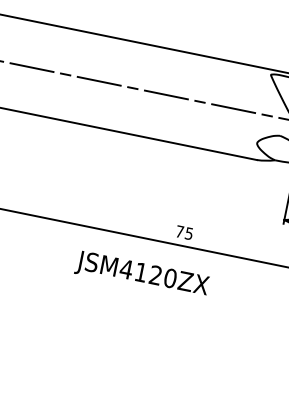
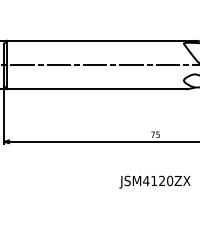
text: (141, 273) -> (154, 181), moved

